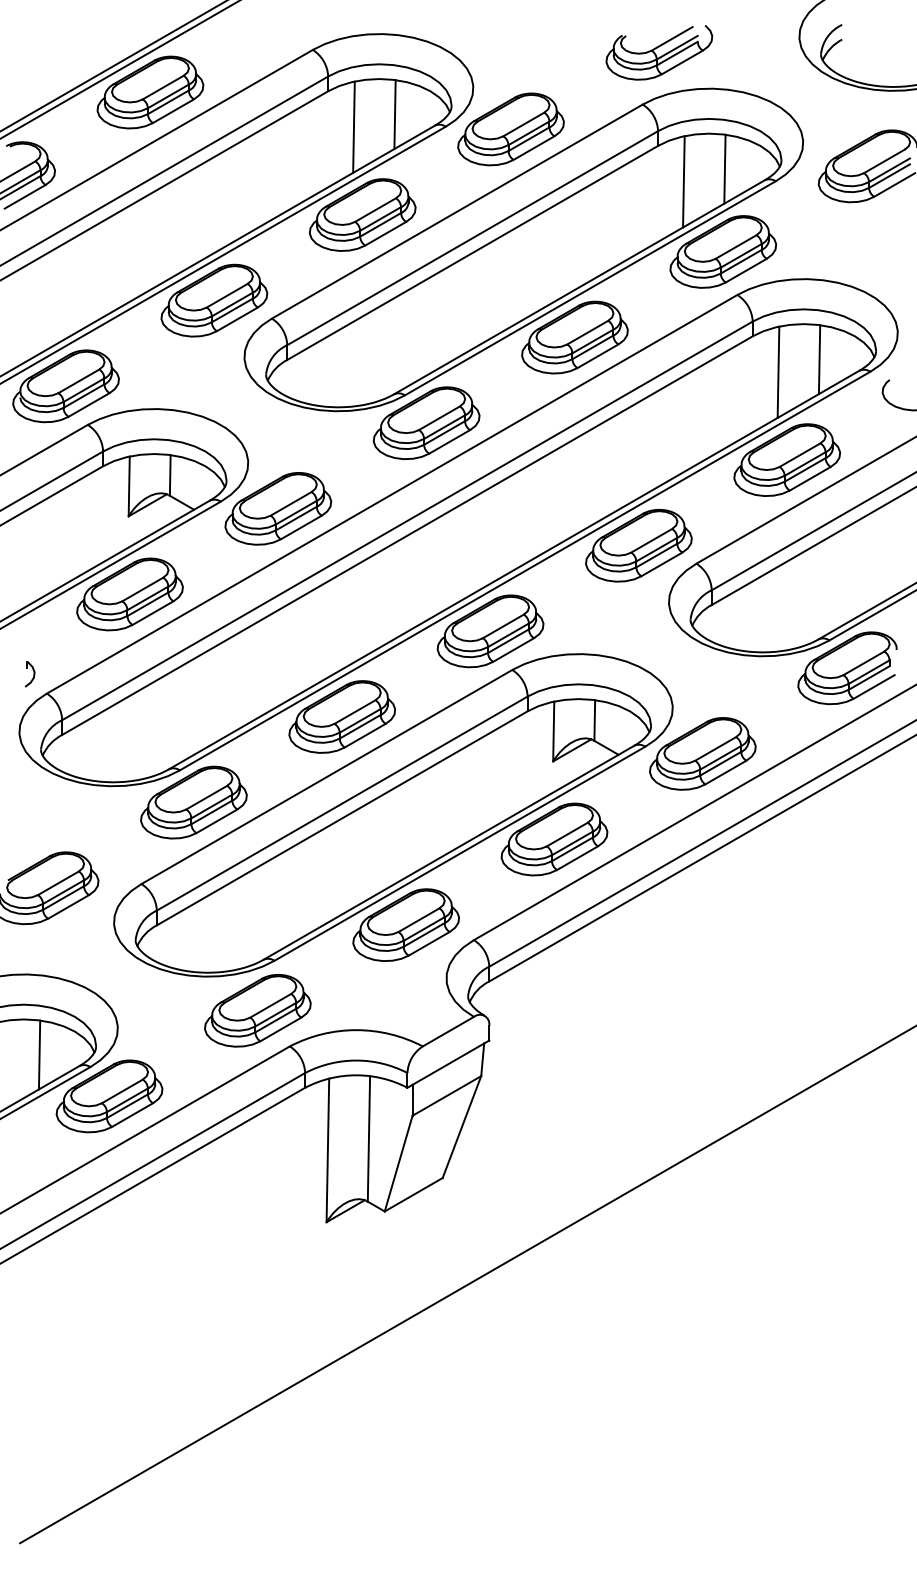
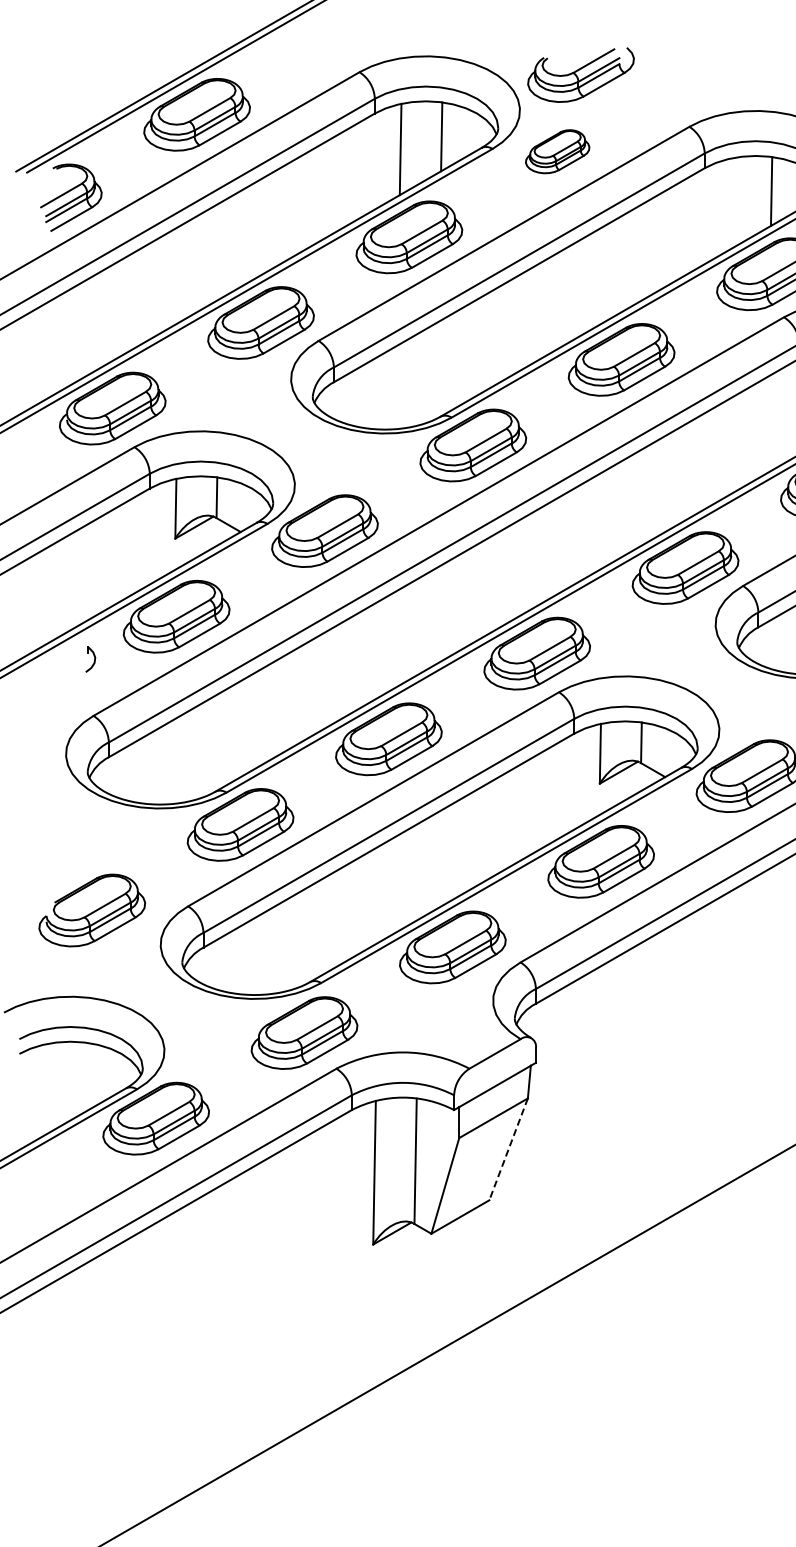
part: (659, 52) -> (581, 74), moved
part: (510, 129) -> (557, 151), size x0.6
line: (683, 181) -> (730, 203), removed
part: (29, 674) -> (90, 659), moved
line: (39, 1054) -> (86, 1076), removed
line: (461, 1127) -> (508, 1149), solid -> dashed

